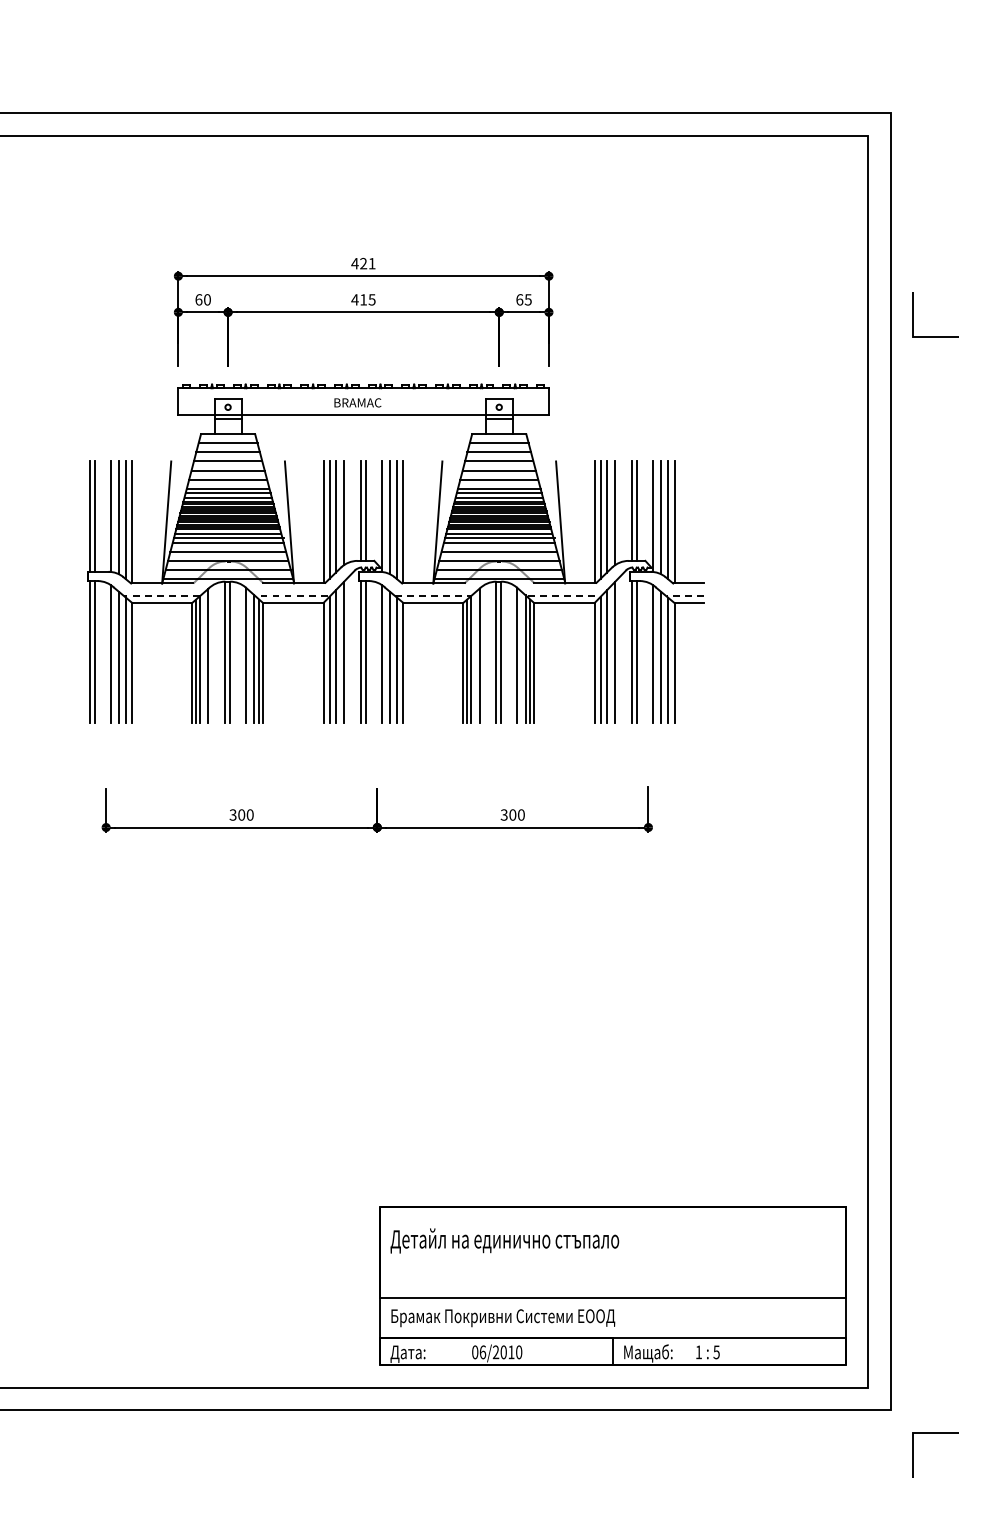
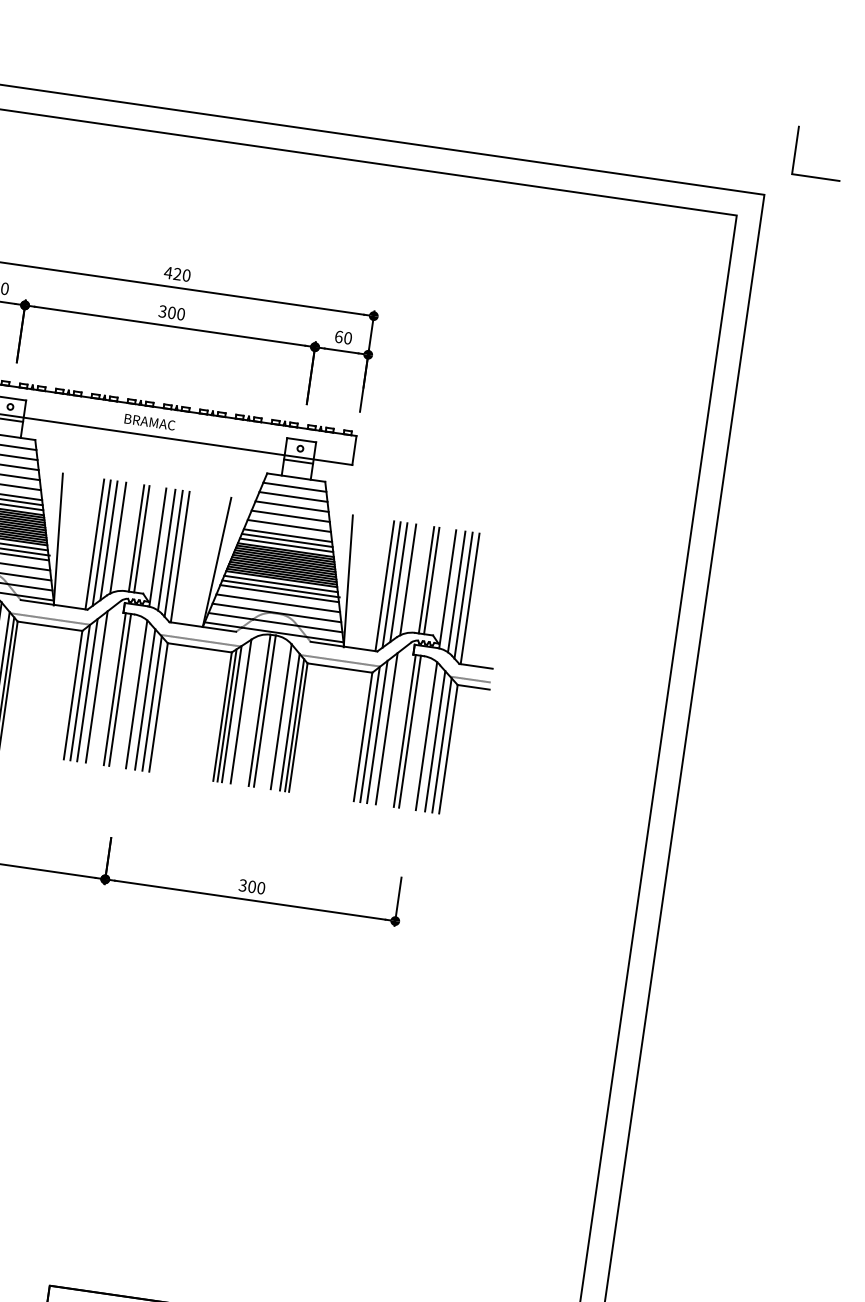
text: (371, 263) -> (185, 275), 421 -> 420
text: (363, 299) -> (171, 312), 415 -> 300
text: (527, 299) -> (347, 337), 65 -> 60
line: (913, 314) -> (795, 150), moved

